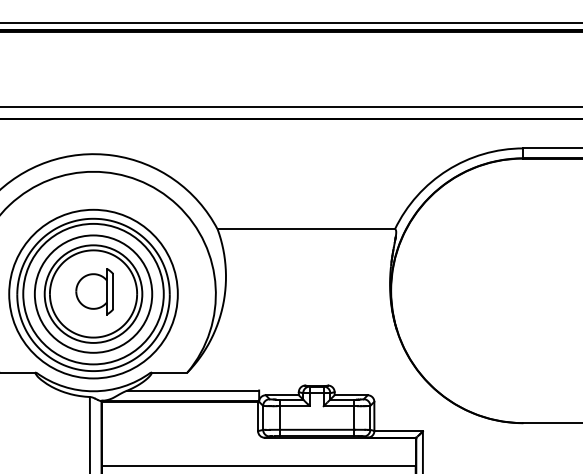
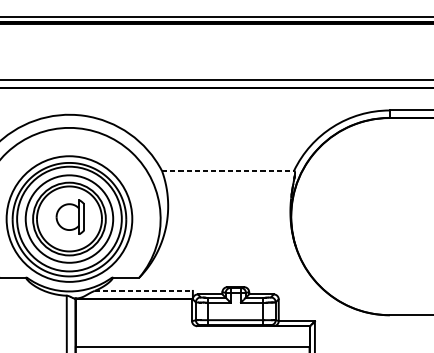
line: (306, 229) -> (228, 170), solid -> dashed
line: (193, 390) -> (143, 290), solid -> dashed

